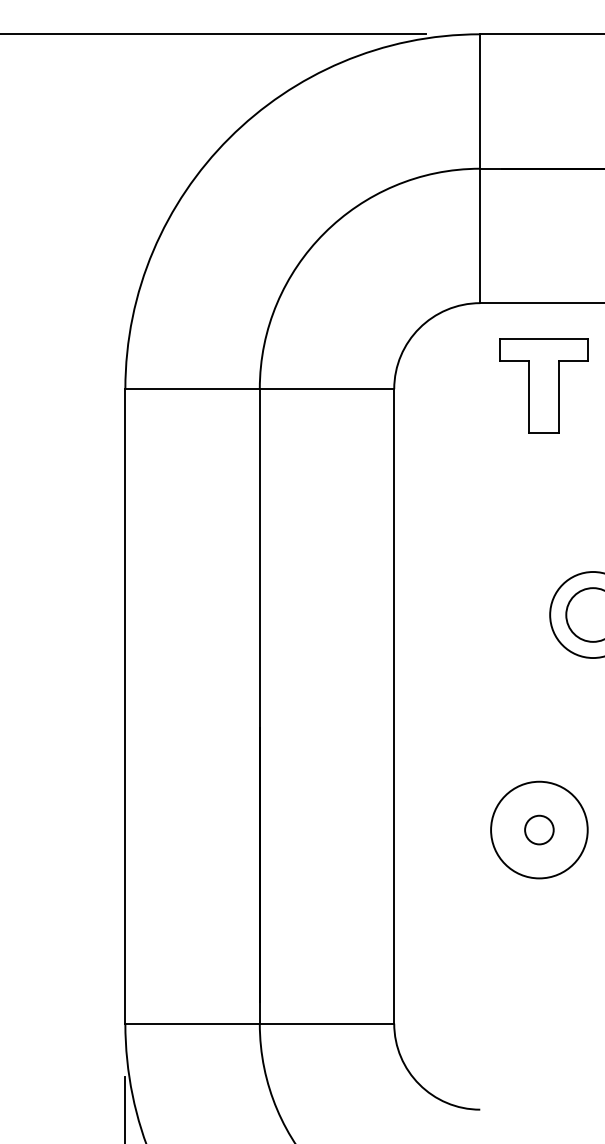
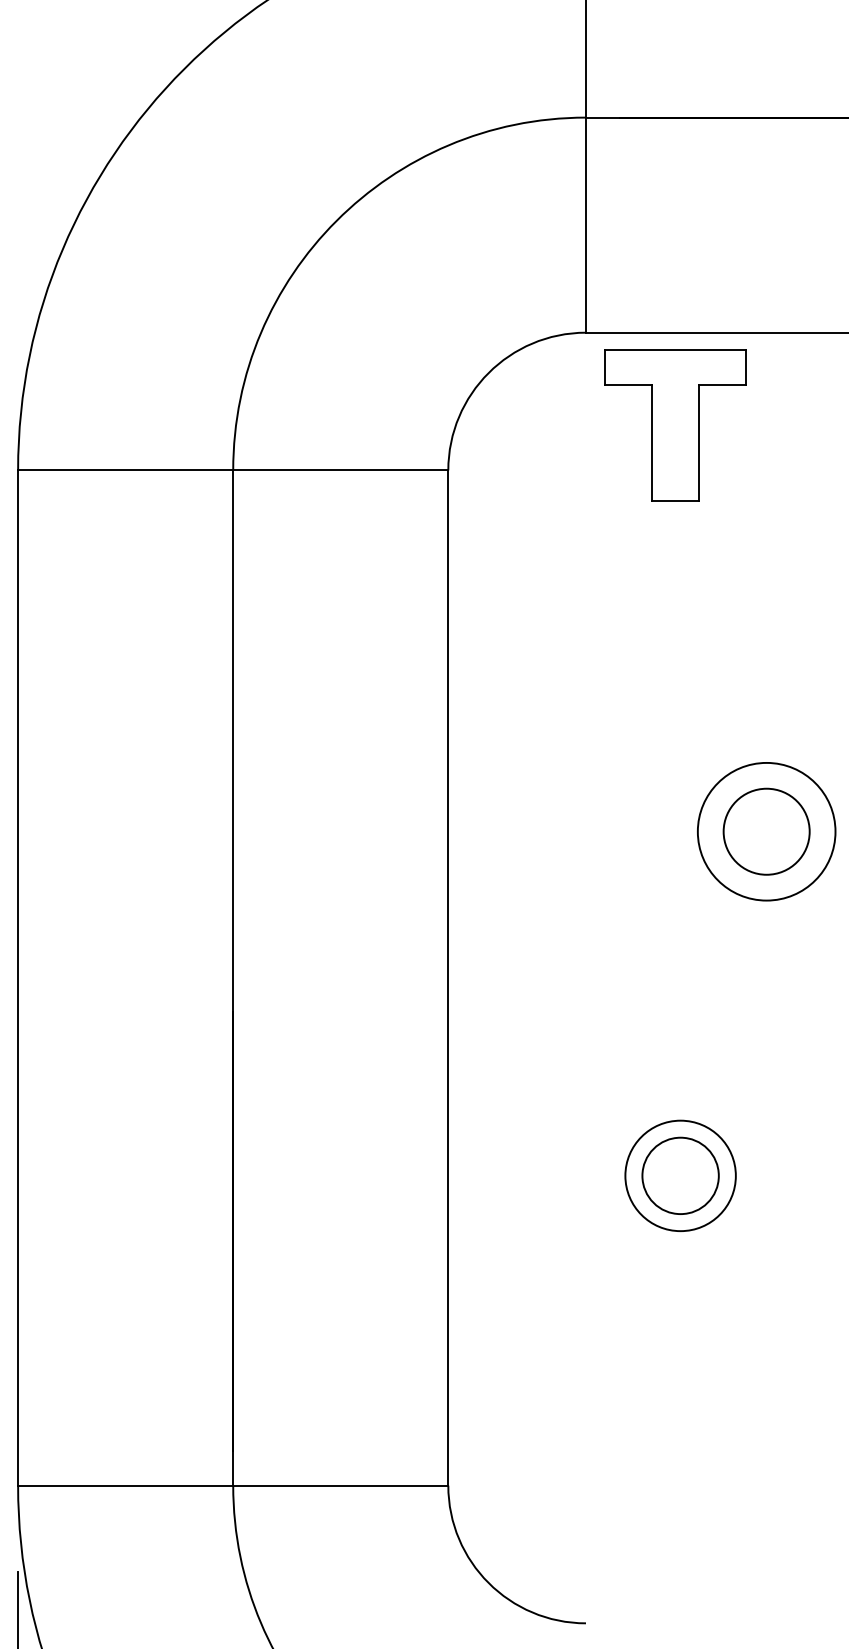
part: (543, 385) -> (674, 424), moved
circle: (538, 829) -> (679, 1174), size x0.71
circle: (539, 829) -> (680, 1174), size x1.67

